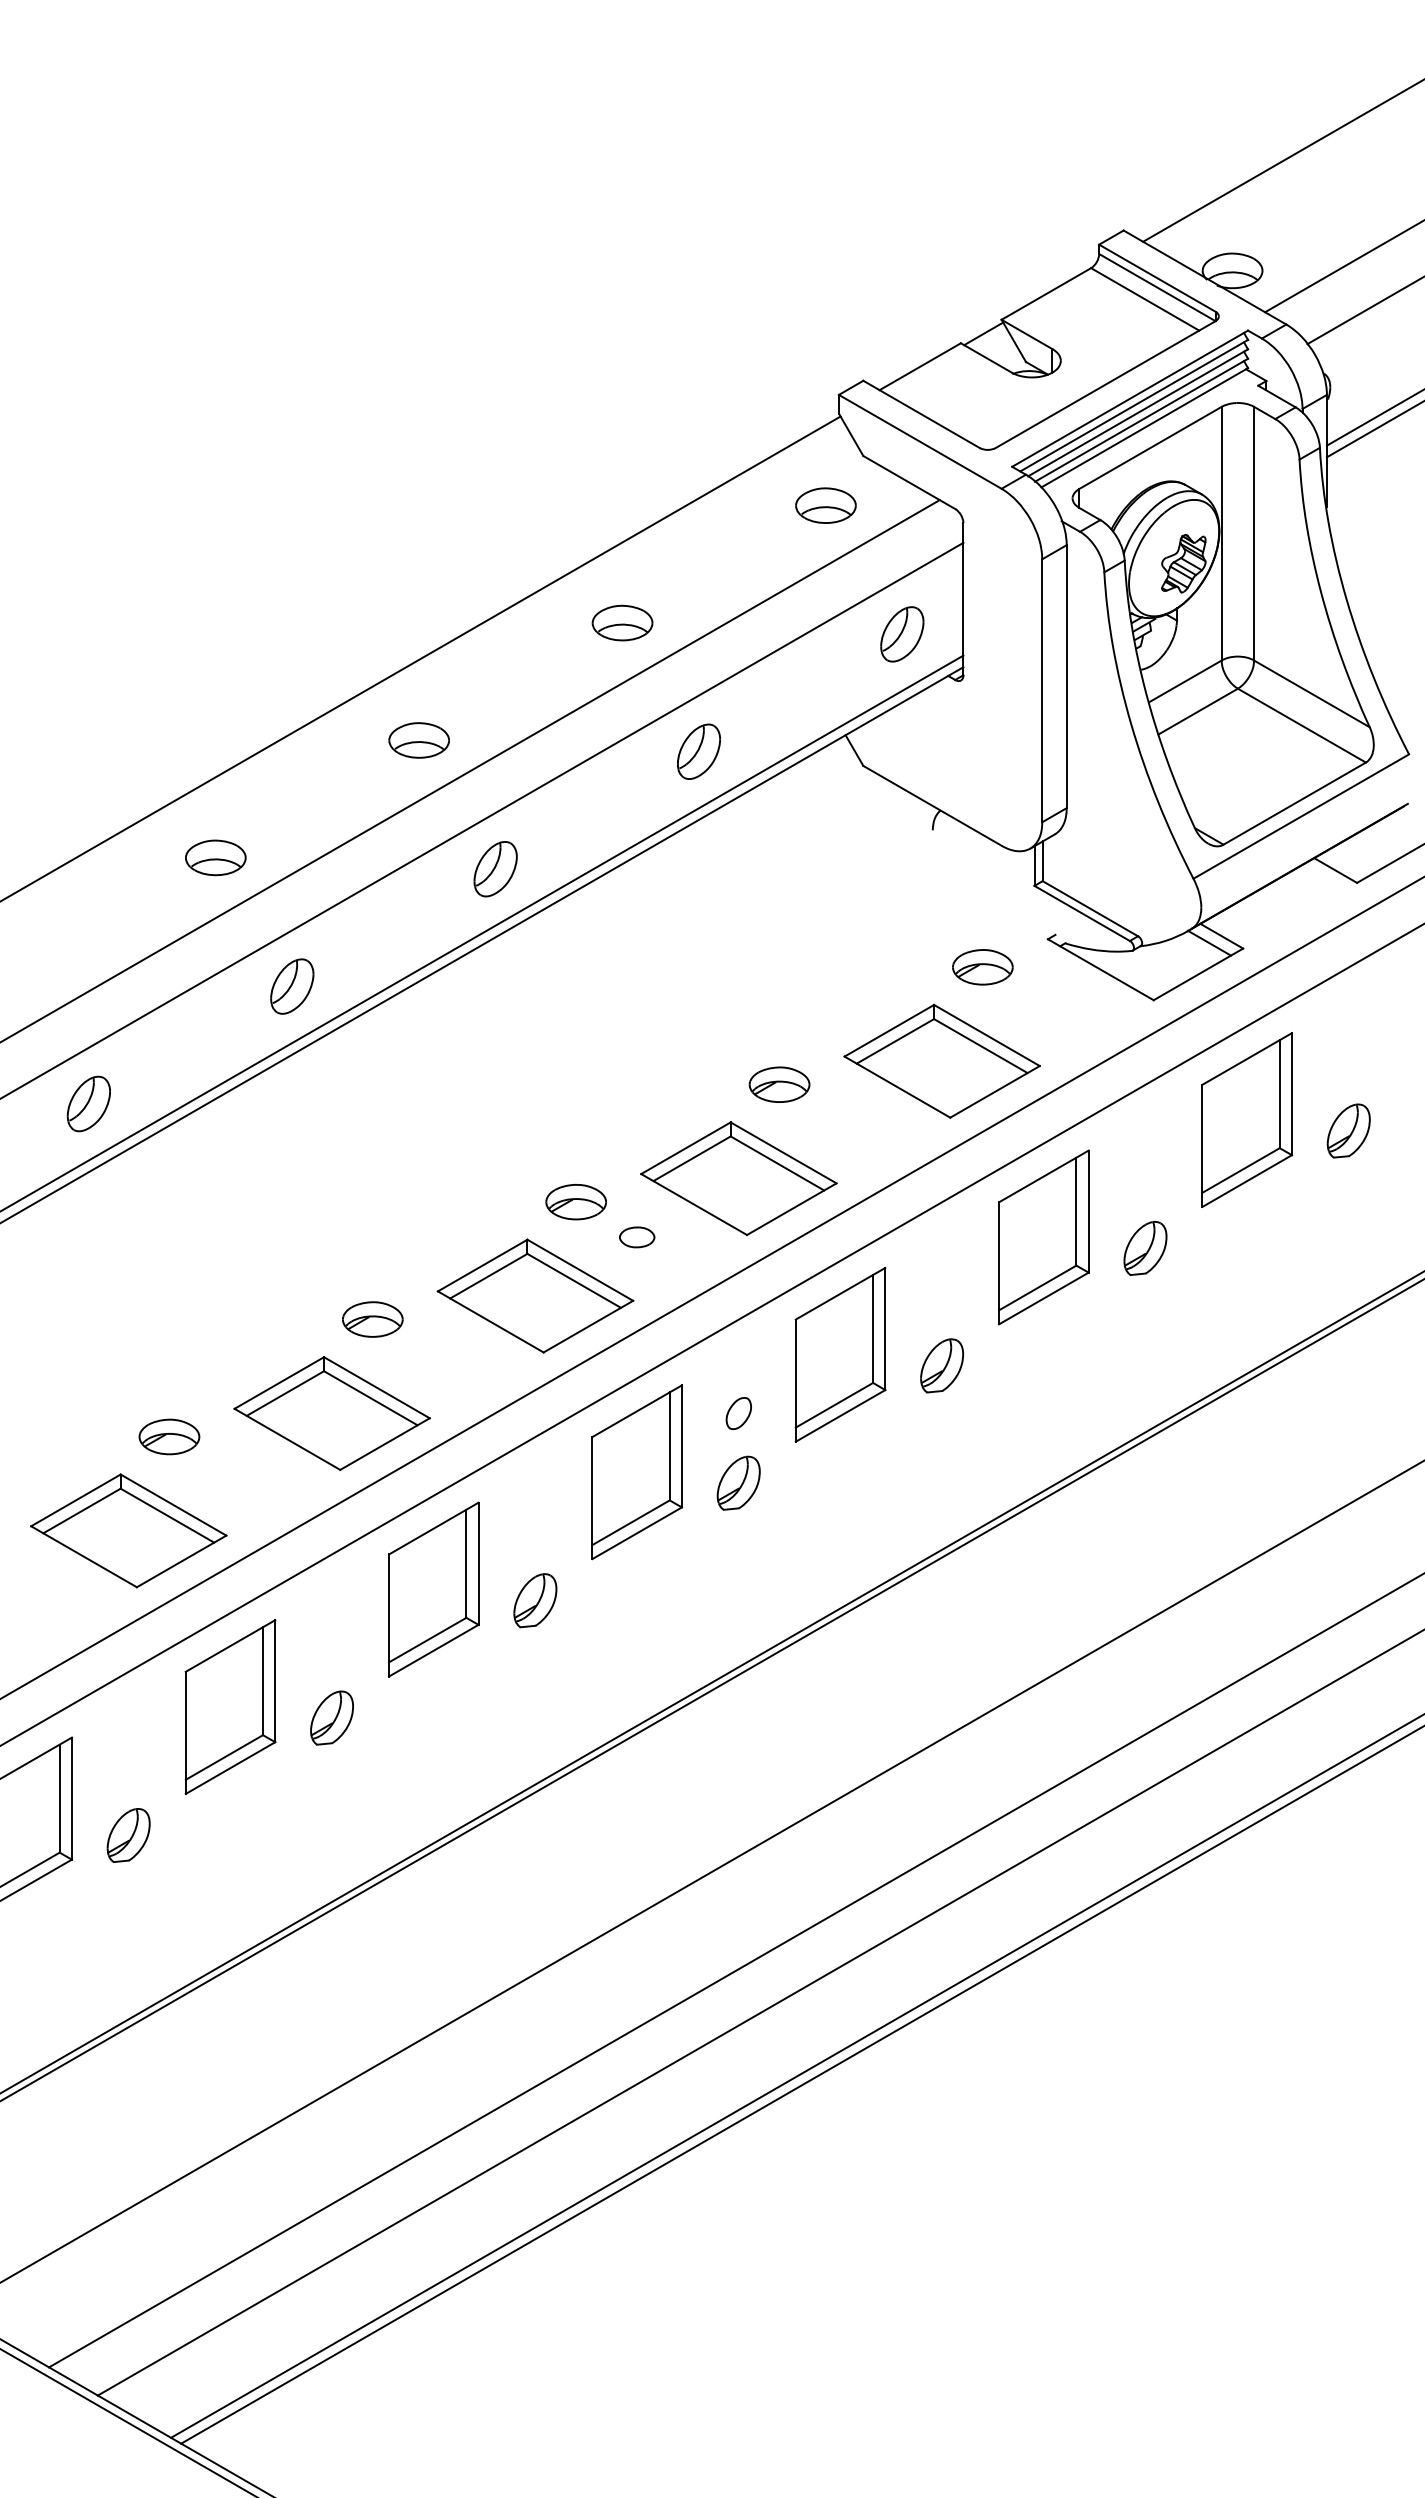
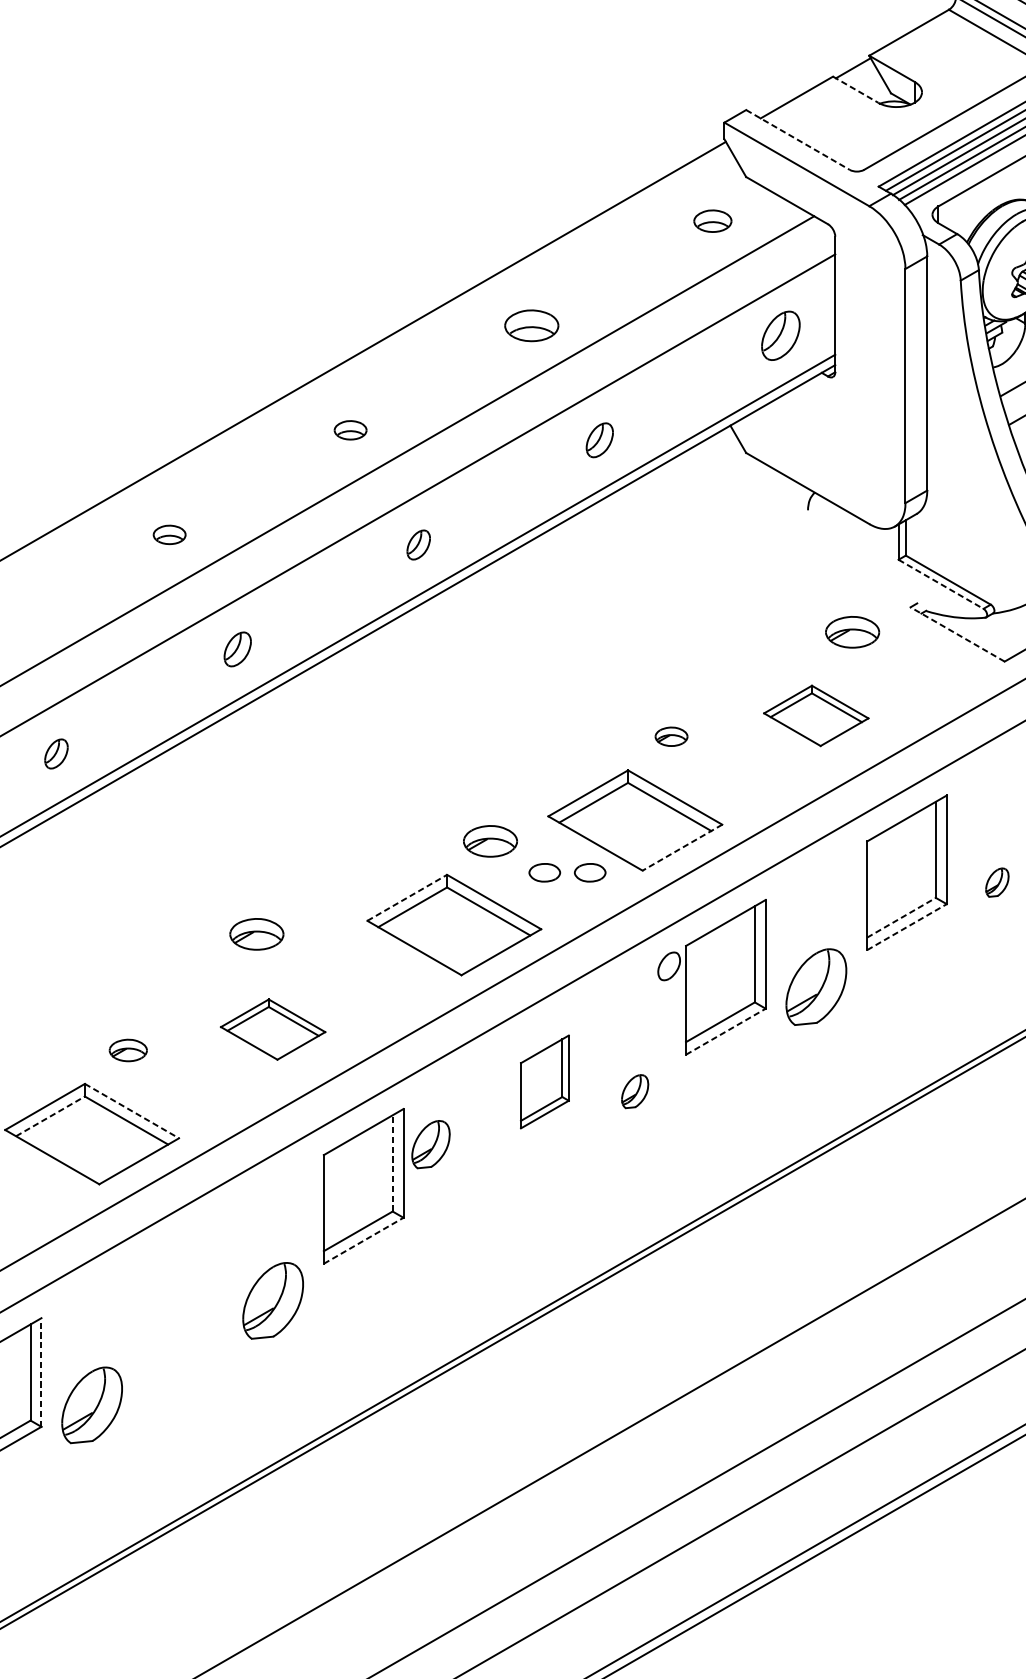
line: (986, 358) -> (855, 90), solid -> dashed
line: (921, 414) -> (797, 140), solid -> dashed
part: (825, 505) -> (712, 221), size x0.7
part: (418, 740) -> (350, 430), size x0.6
part: (698, 751) -> (599, 440), size x0.7
part: (215, 857) -> (169, 534), size x0.6
part: (495, 869) -> (418, 545), size x0.6
line: (1082, 913) -> (941, 584), solid -> dashed
line: (1100, 969) -> (957, 634), solid -> dashed
part: (292, 986) -> (237, 649), size x0.7
part: (941, 1060) -> (815, 715), size x0.6
part: (779, 1084) -> (671, 736), size x0.6
part: (88, 1103) -> (56, 753), size x0.6
line: (791, 1209) -> (682, 847), solid -> dashed
part: (688, 1237) -> (590, 872), added
part: (1145, 1248) -> (997, 882), size x0.6
line: (482, 1265) -> (407, 897), solid -> dashed
line: (1037, 1287) -> (901, 917), solid -> dashed
line: (1043, 1298) -> (906, 927), solid -> dashed
part: (372, 1319) -> (256, 934), moved
part: (941, 1365) -> (815, 986), size x1.6
part: (331, 1413) -> (272, 1029), size x0.6
part: (738, 1413) -> (668, 966), moved
line: (840, 1415) -> (725, 1031), solid -> dashed
part: (169, 1436) -> (128, 1050), size x0.7
part: (637, 1472) -> (545, 1082), size x0.6
part: (738, 1482) -> (635, 1091), size x0.7
line: (173, 1505) -> (131, 1111), solid -> dashed
line: (82, 1510) -> (50, 1115), solid -> dashed
line: (466, 1563) -> (392, 1163), solid -> dashed
part: (535, 1600) -> (431, 1144), moved
line: (433, 1650) -> (363, 1240), solid -> dashed
part: (230, 1706) -> (182, 1290), removed
part: (331, 1717) -> (272, 1300), size x1.6
line: (71, 1798) -> (41, 1372), solid -> dashed
part: (128, 1835) -> (91, 1405), size x1.6

